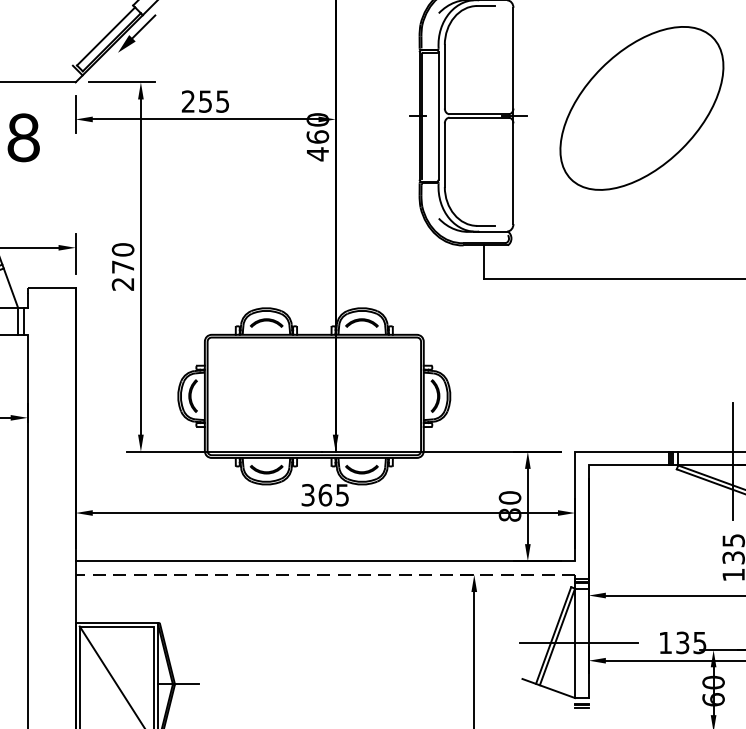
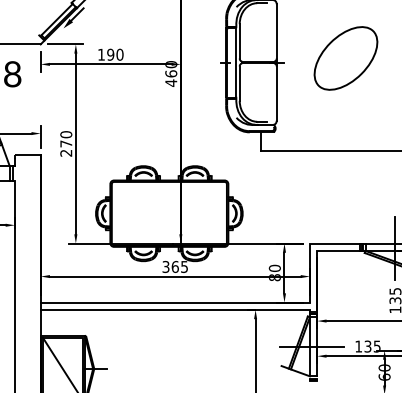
text: (205, 101) -> (110, 54), 255 -> 190
part: (641, 108) -> (345, 58), size x0.71
line: (325, 574) -> (175, 309), dashed -> solid

